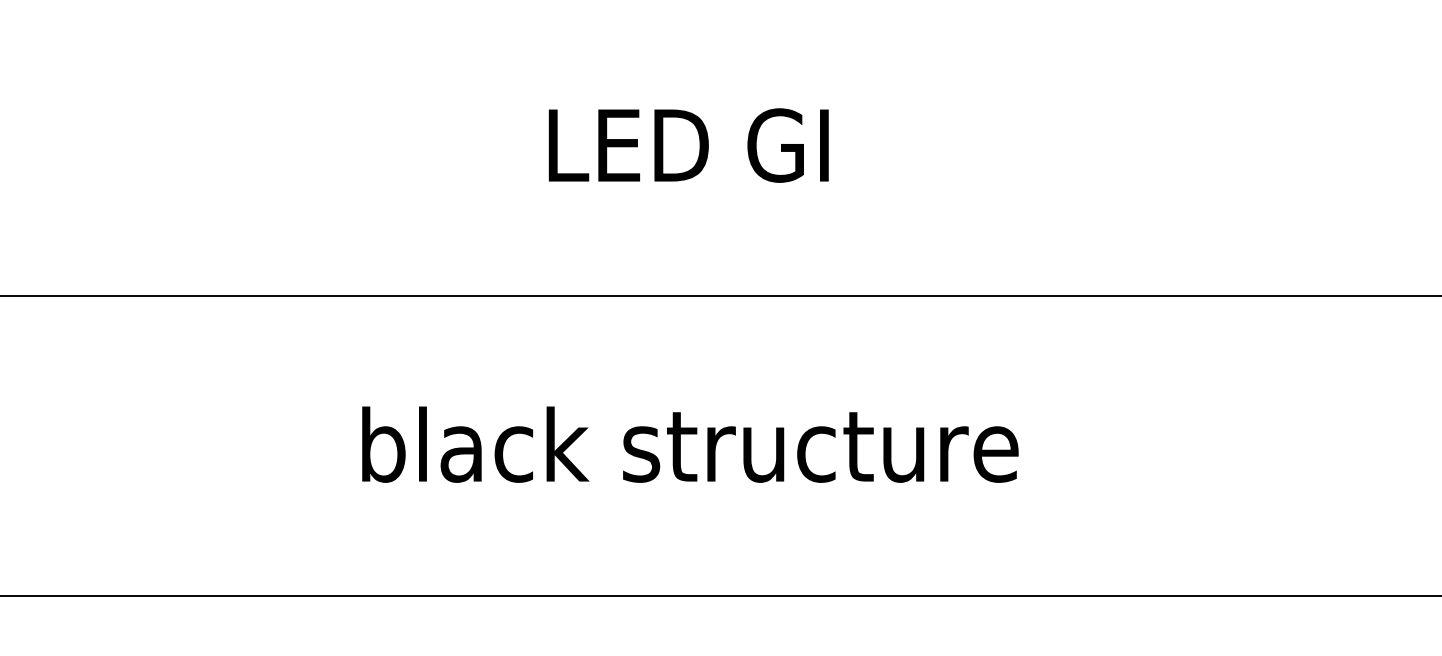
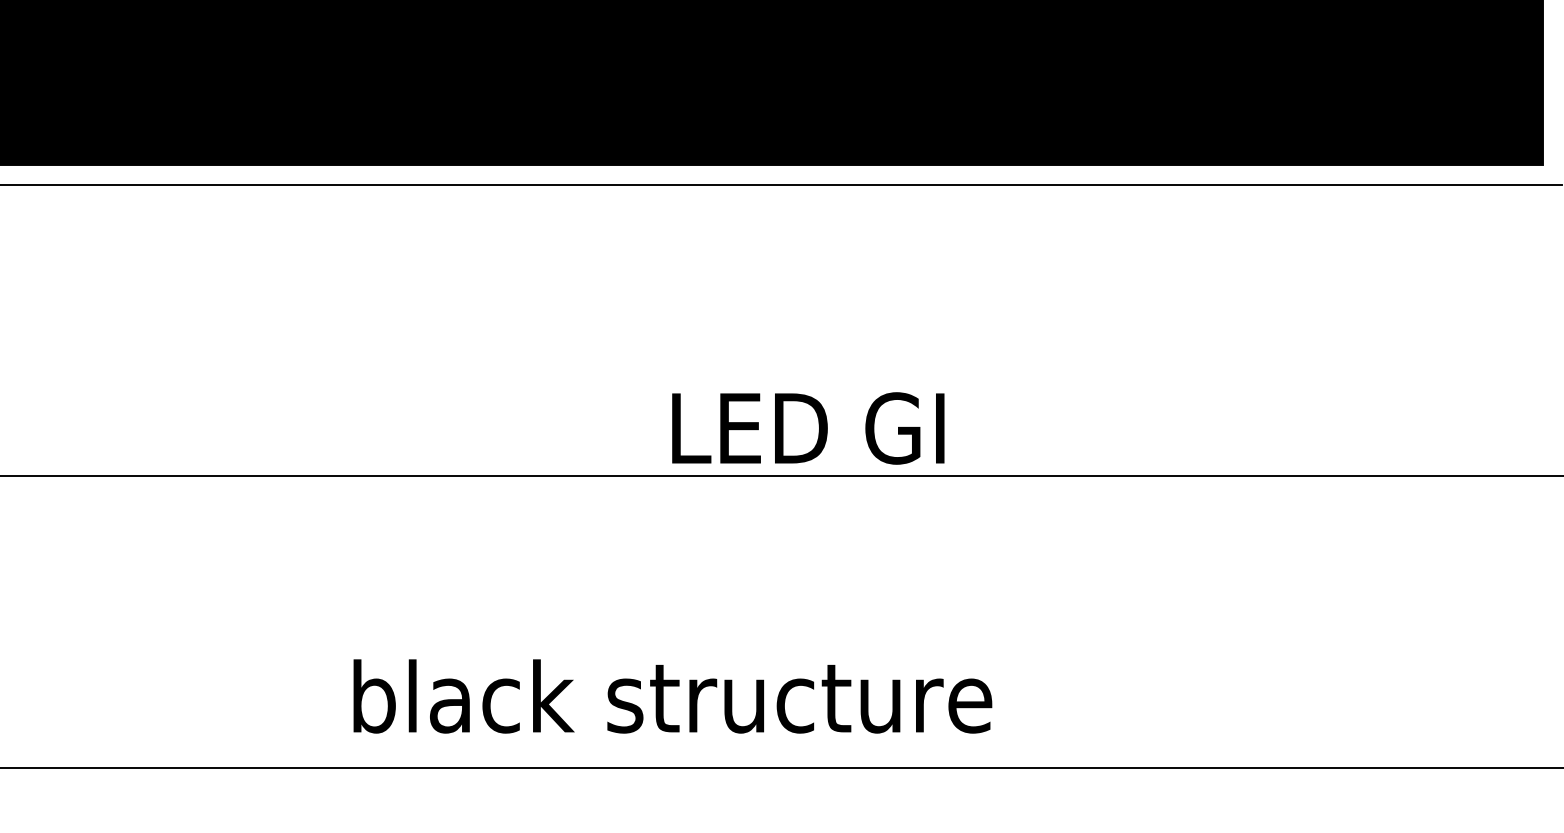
text: (688, 145) -> (808, 428), moved
text: (690, 444) -> (672, 696), moved

